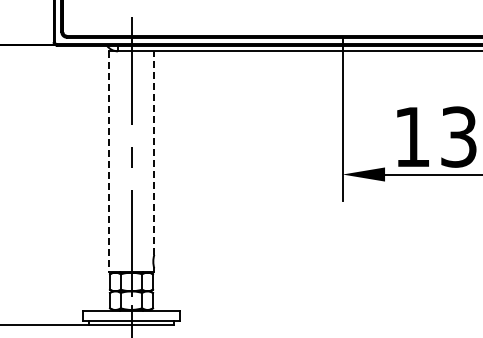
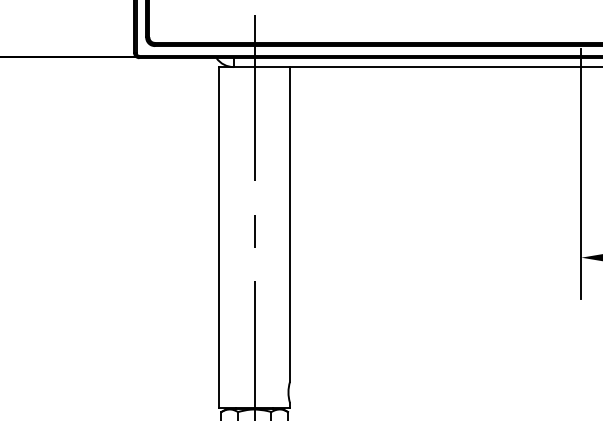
line: (154, 153) -> (290, 225), dashed -> solid
line: (108, 162) -> (219, 239), dashed -> solid

